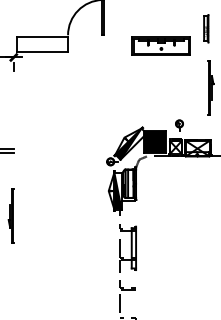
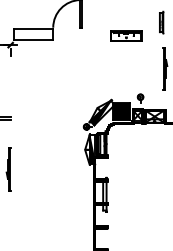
part: (161, 45) -> (126, 35), size x0.7

